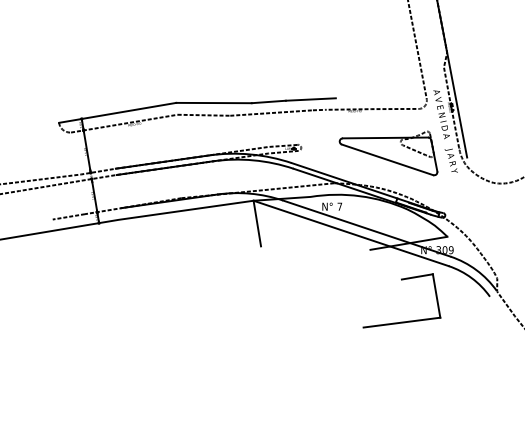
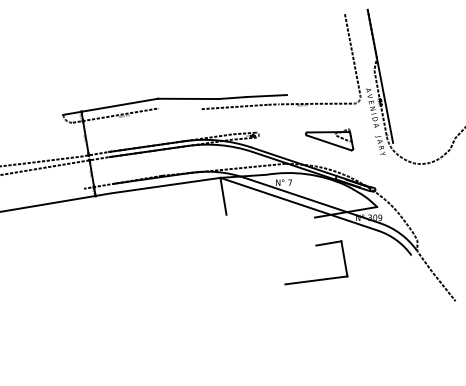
line: (204, 114) -> (180, 108), removed
part: (388, 153) -> (329, 139), size x0.6
line: (69, 216) -> (71, 190), removed
part: (402, 280) -> (316, 246), moved

